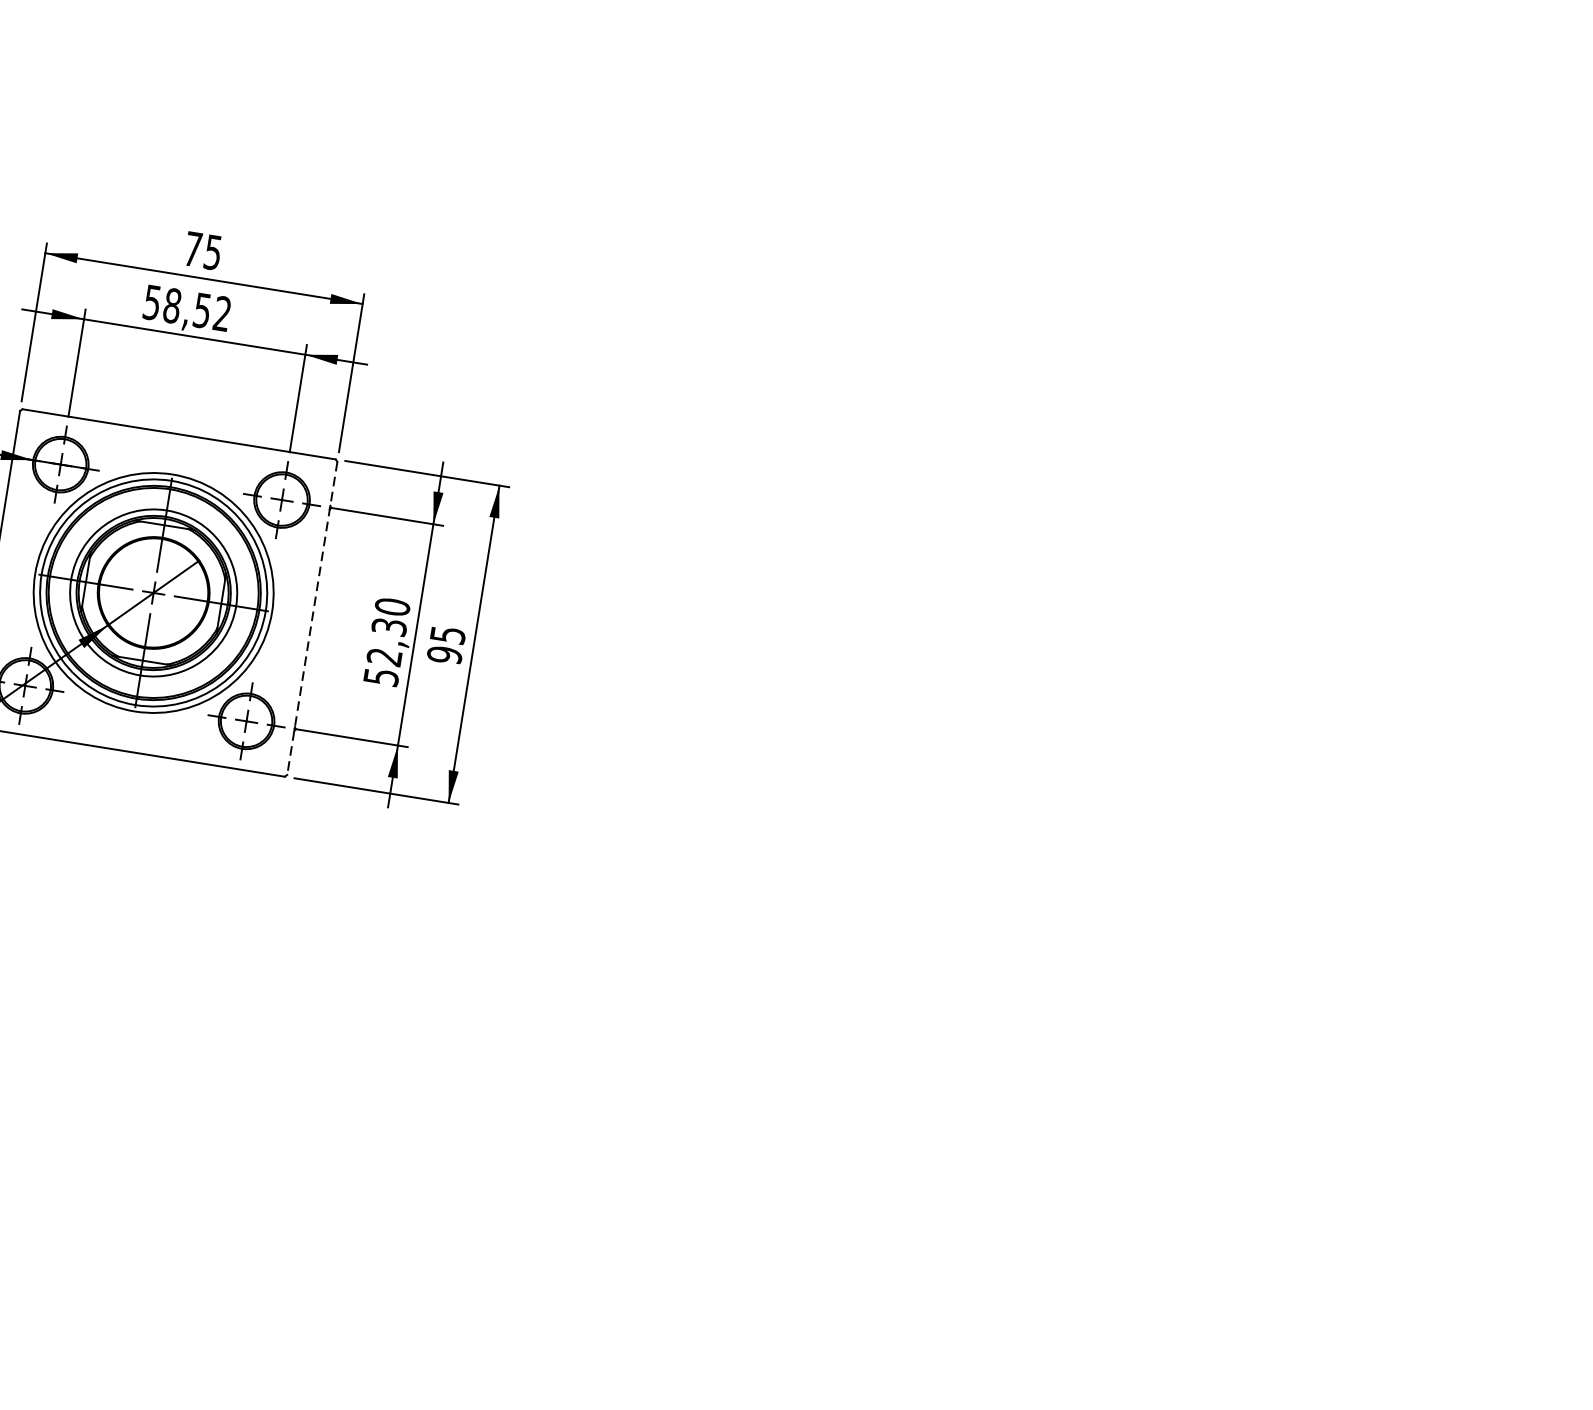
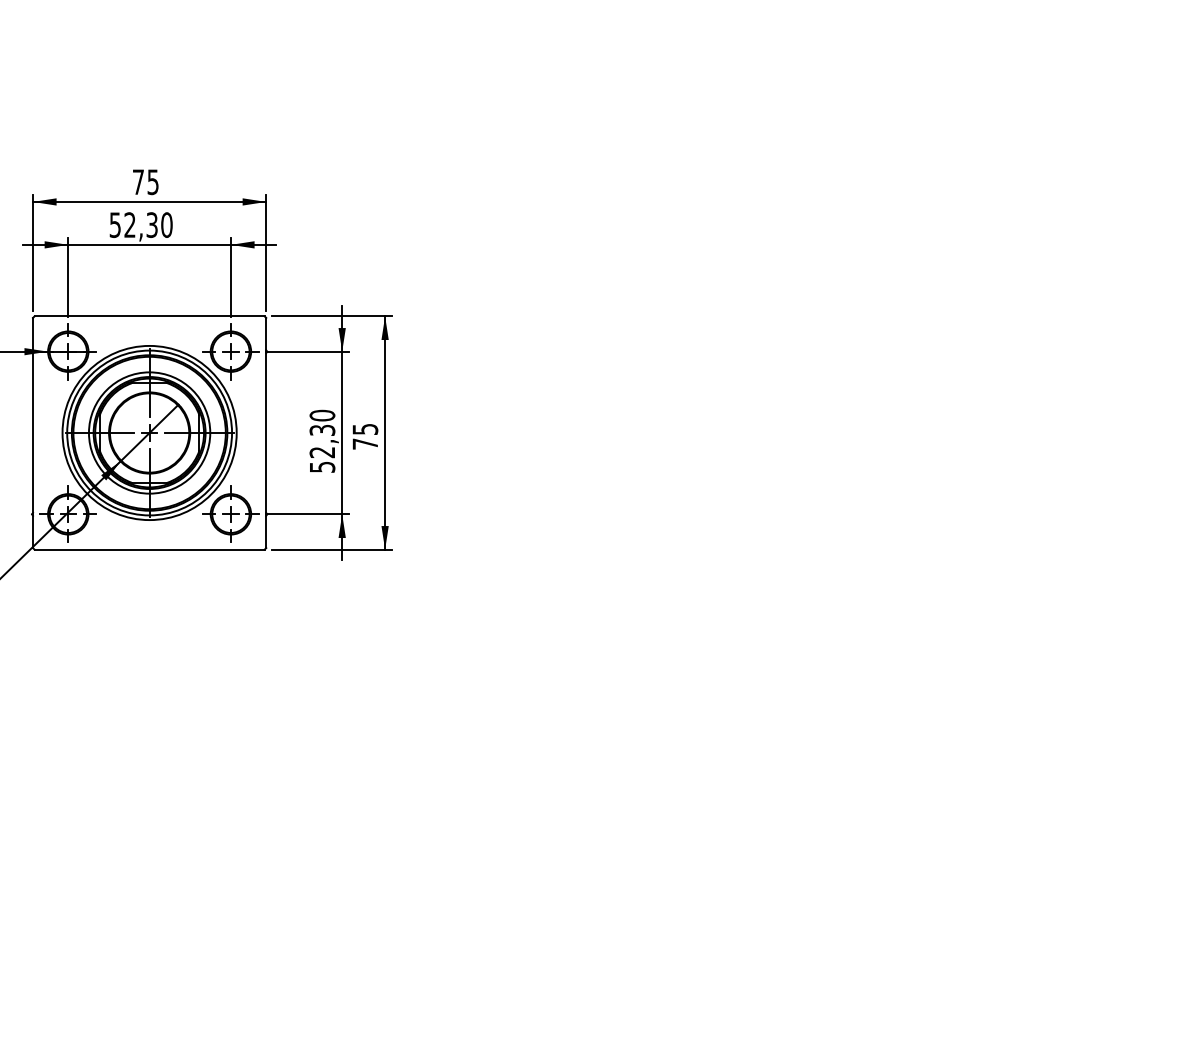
text: (197, 309) -> (148, 224), 58,52 -> 52,30
line: (312, 619) -> (266, 433), dashed -> solid
text: (445, 654) -> (365, 443), 95 -> 75

